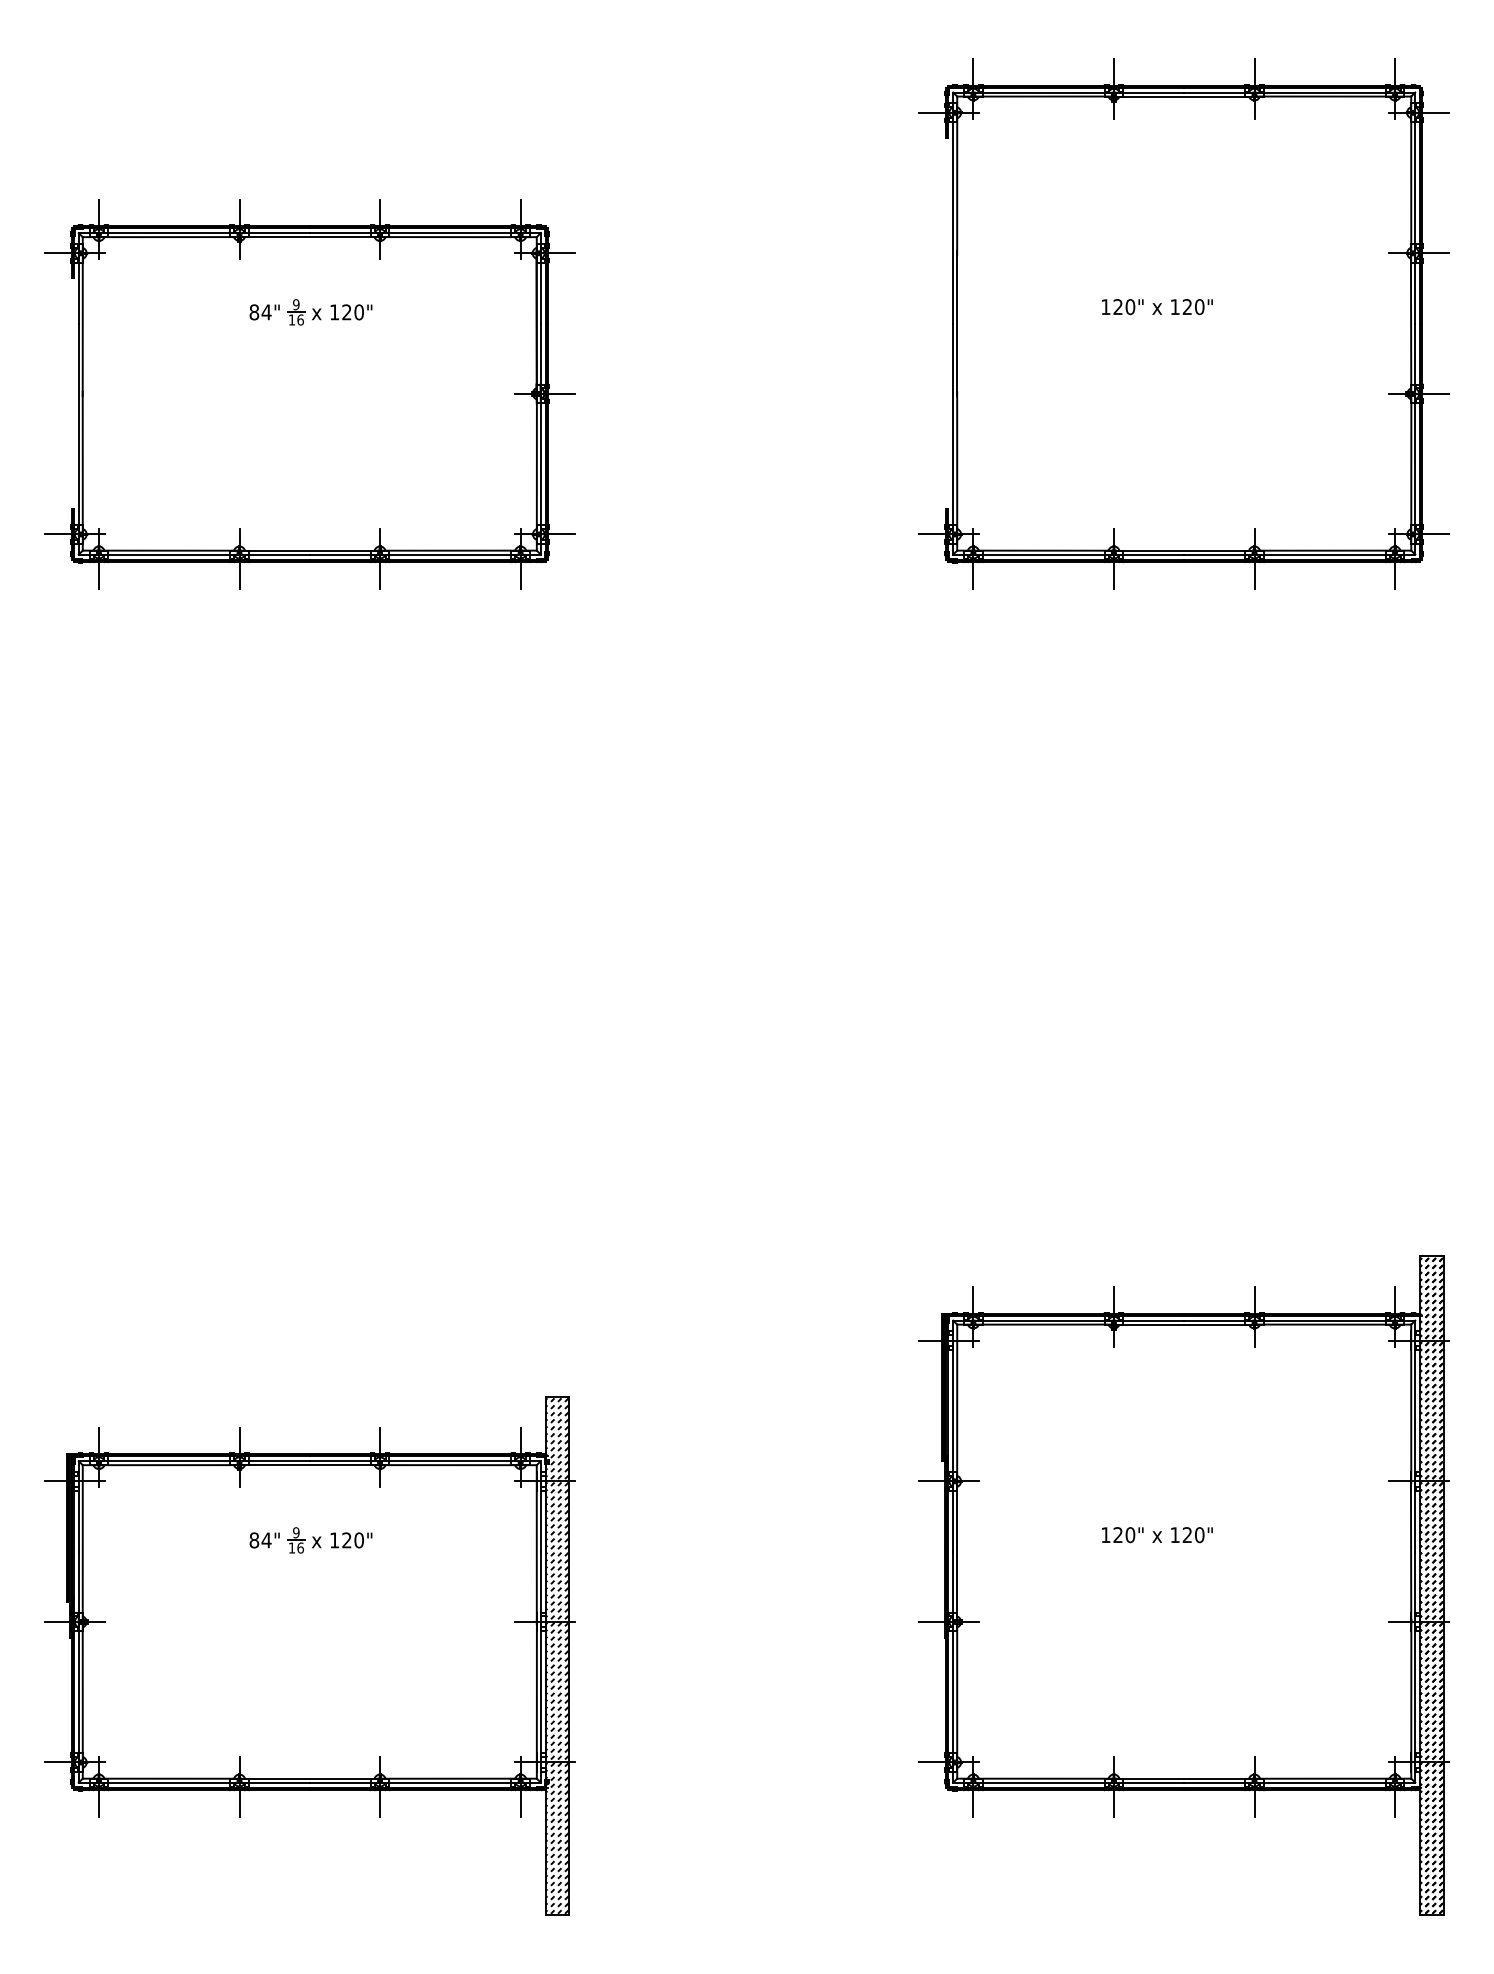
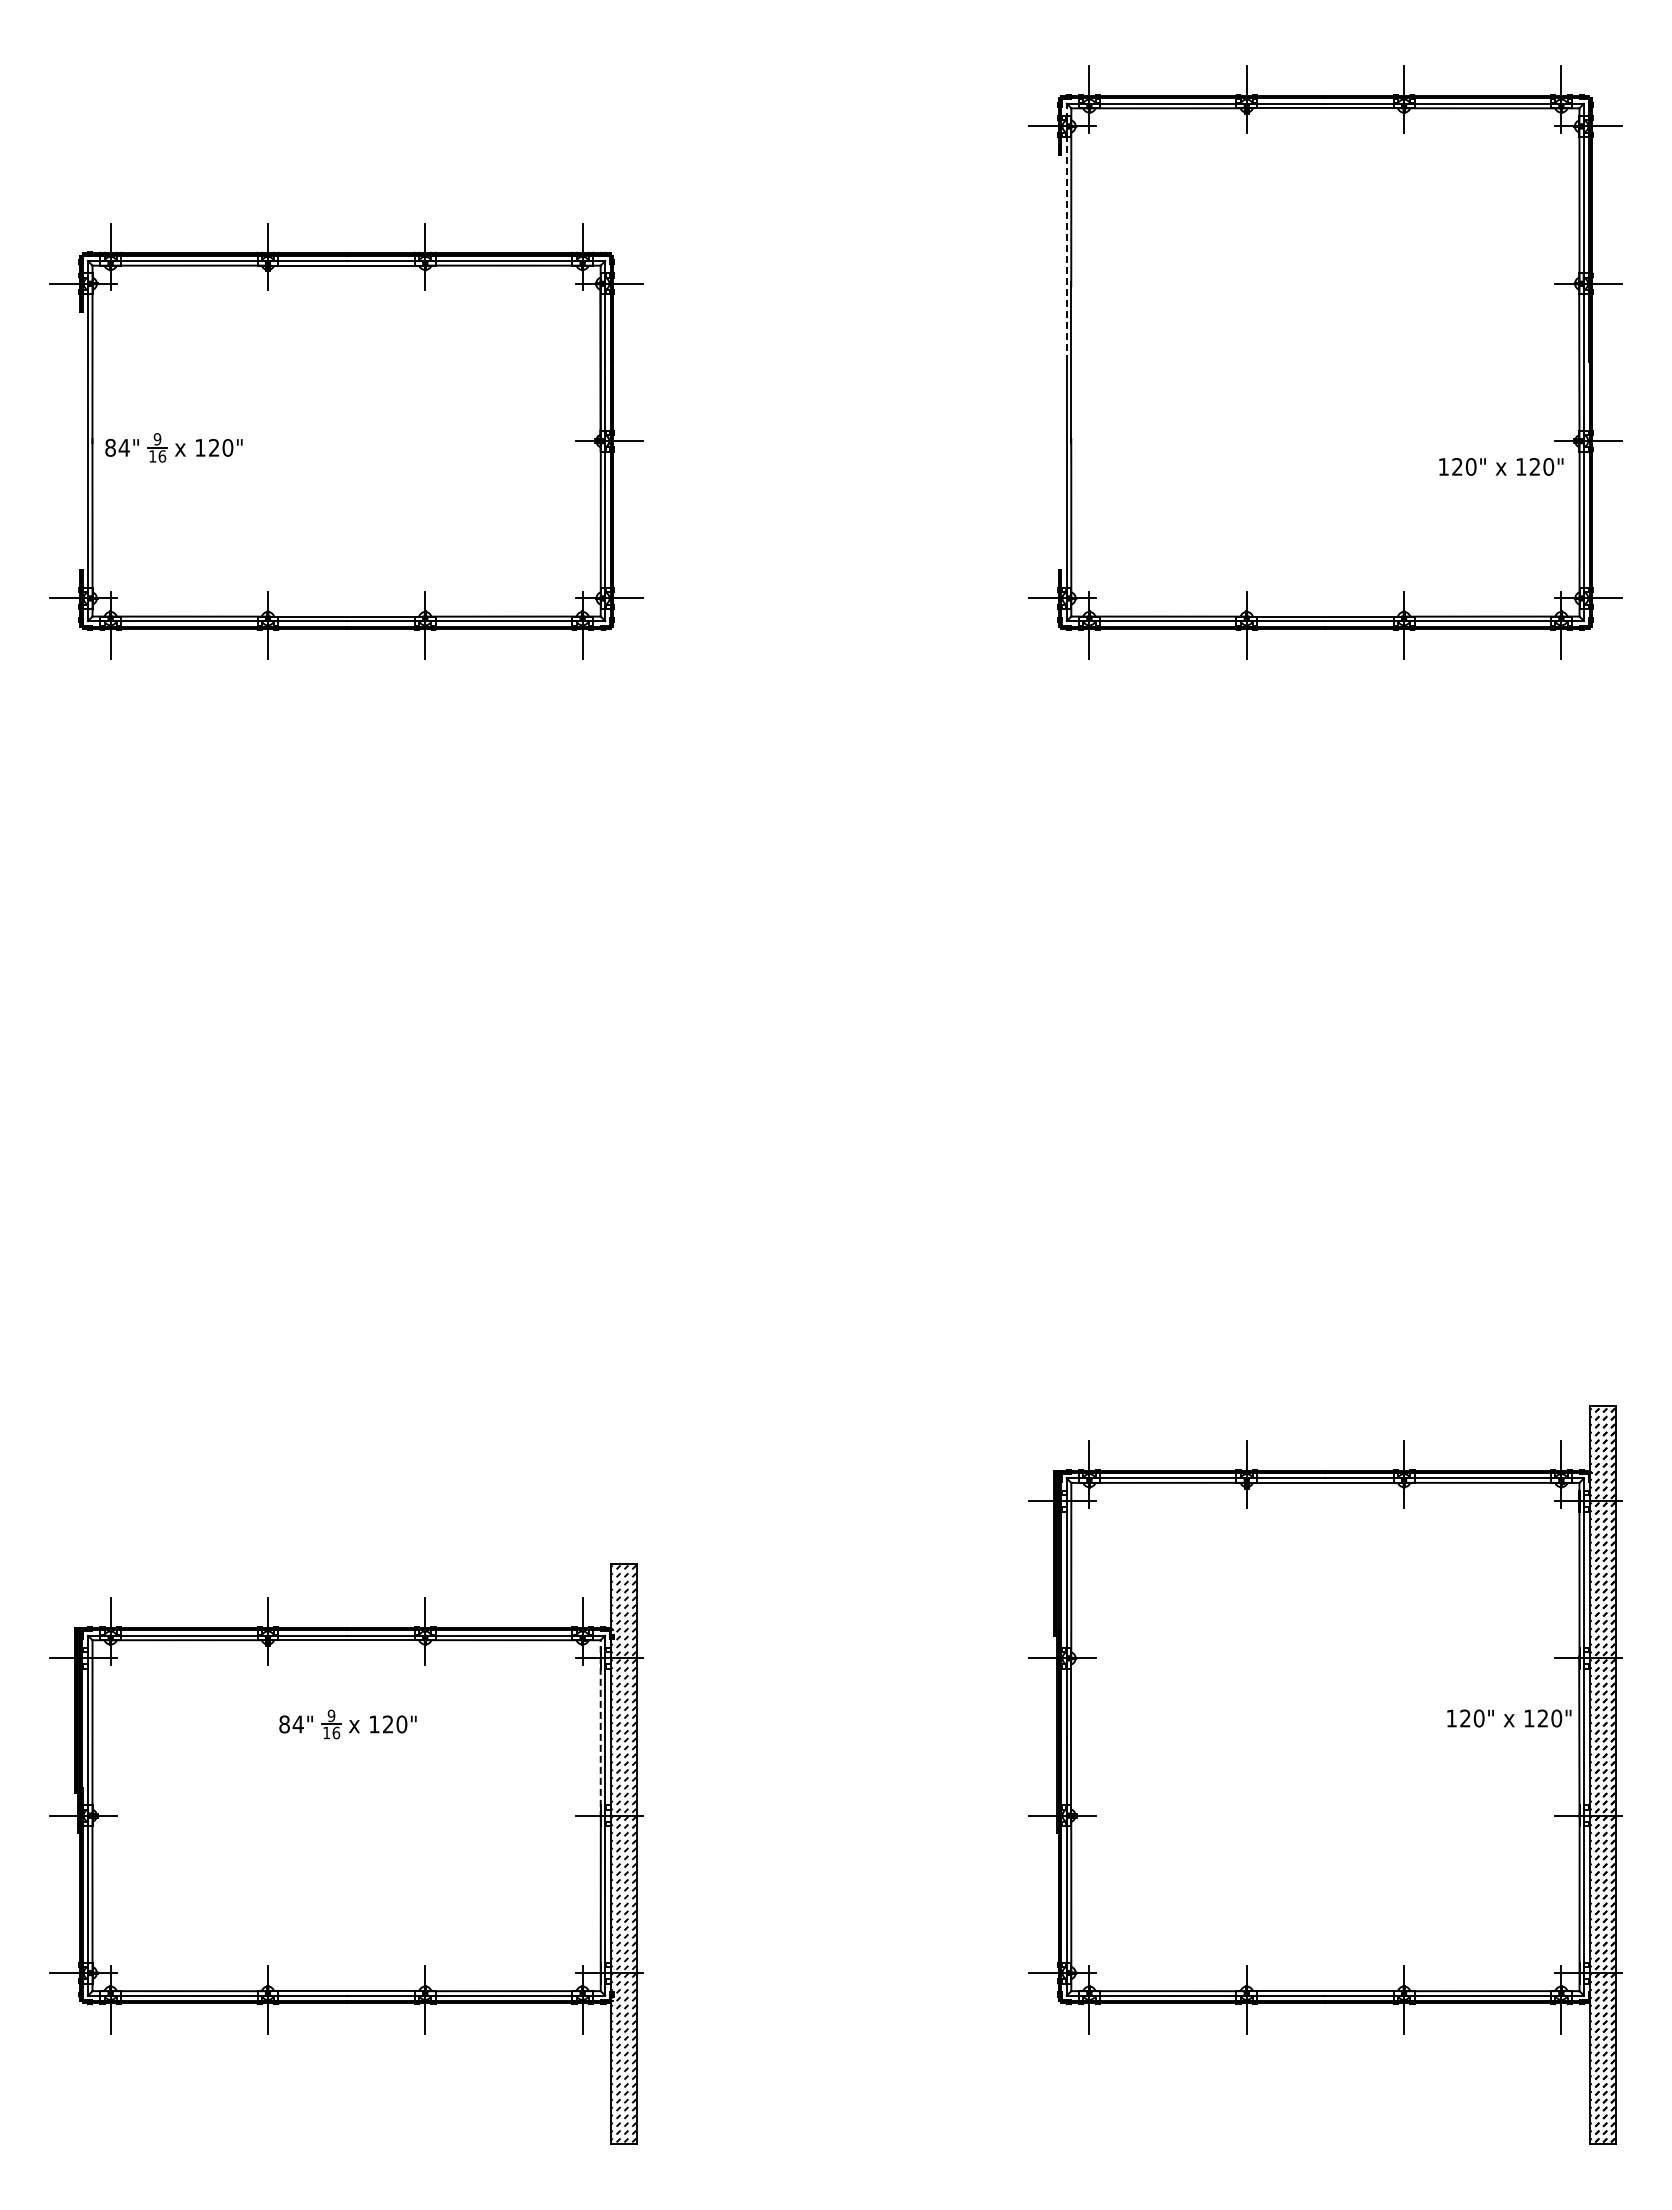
line: (952, 207) -> (1066, 232), solid -> dashed
text: (1157, 306) -> (1501, 466), moved
part: (310, 312) -> (173, 447), moved
text: (1157, 1535) -> (1509, 1718), moved
line: (536, 1544) -> (600, 1729), solid -> dashed

